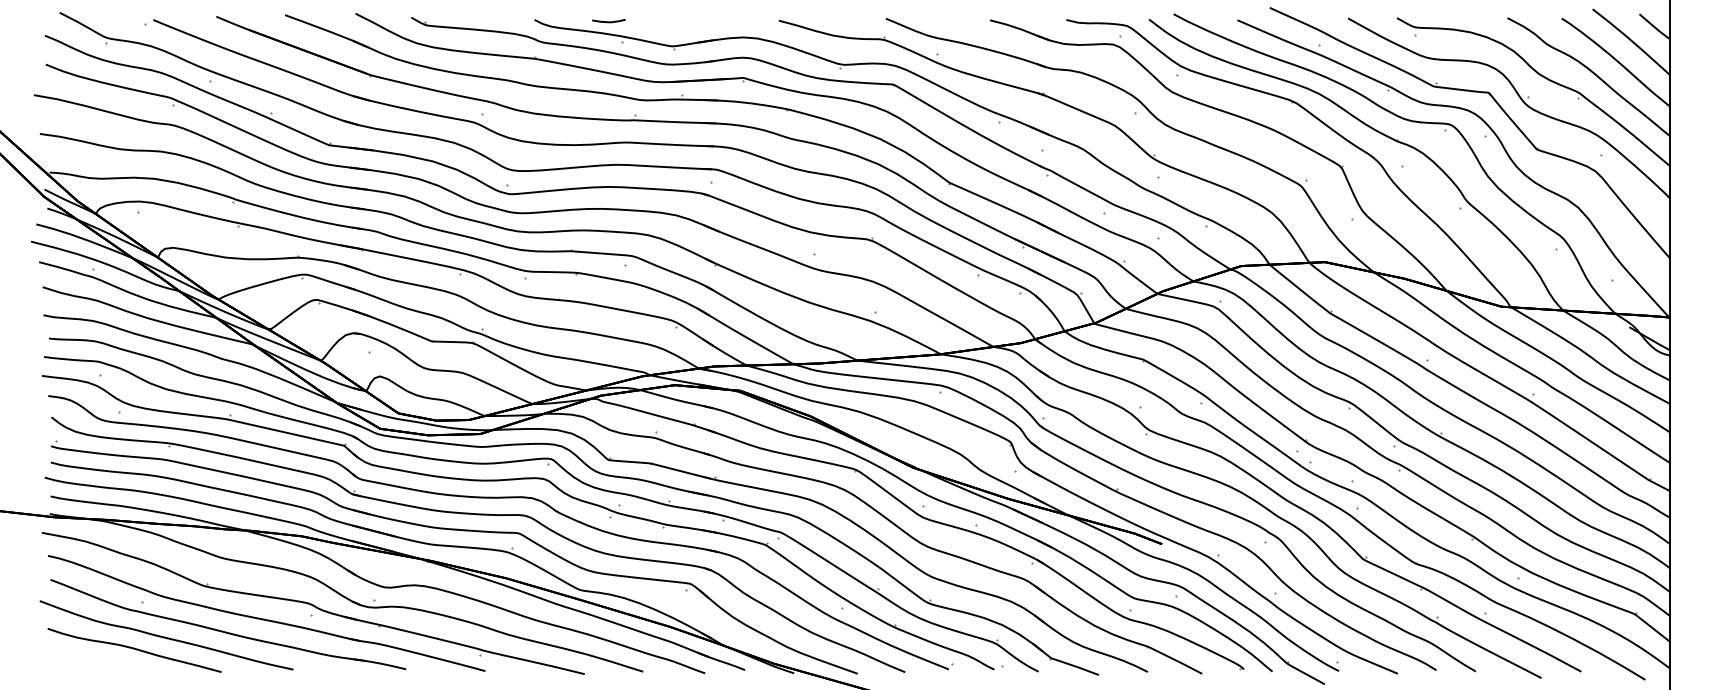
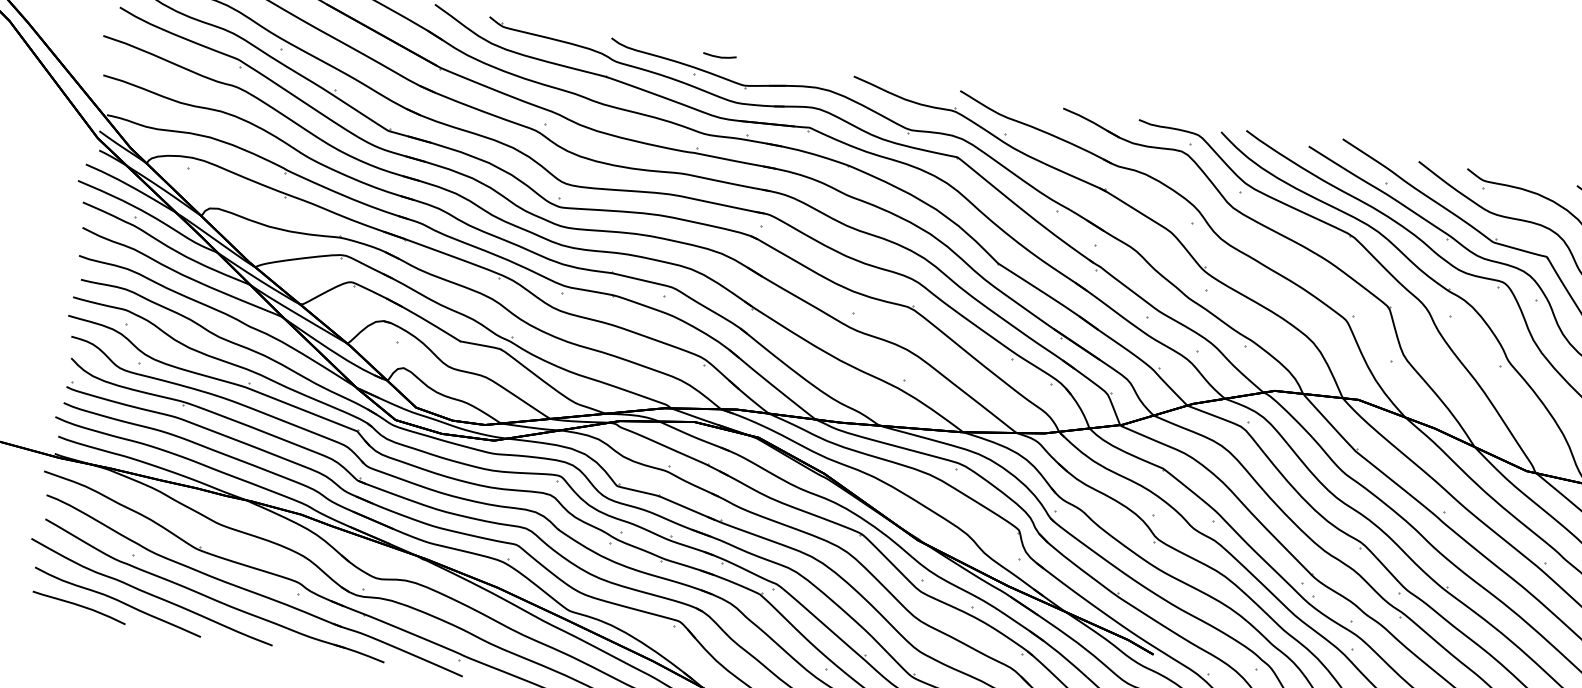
line: (608, 21) -> (719, 56), moved
curve: (97, 660) -> (79, 606), added

